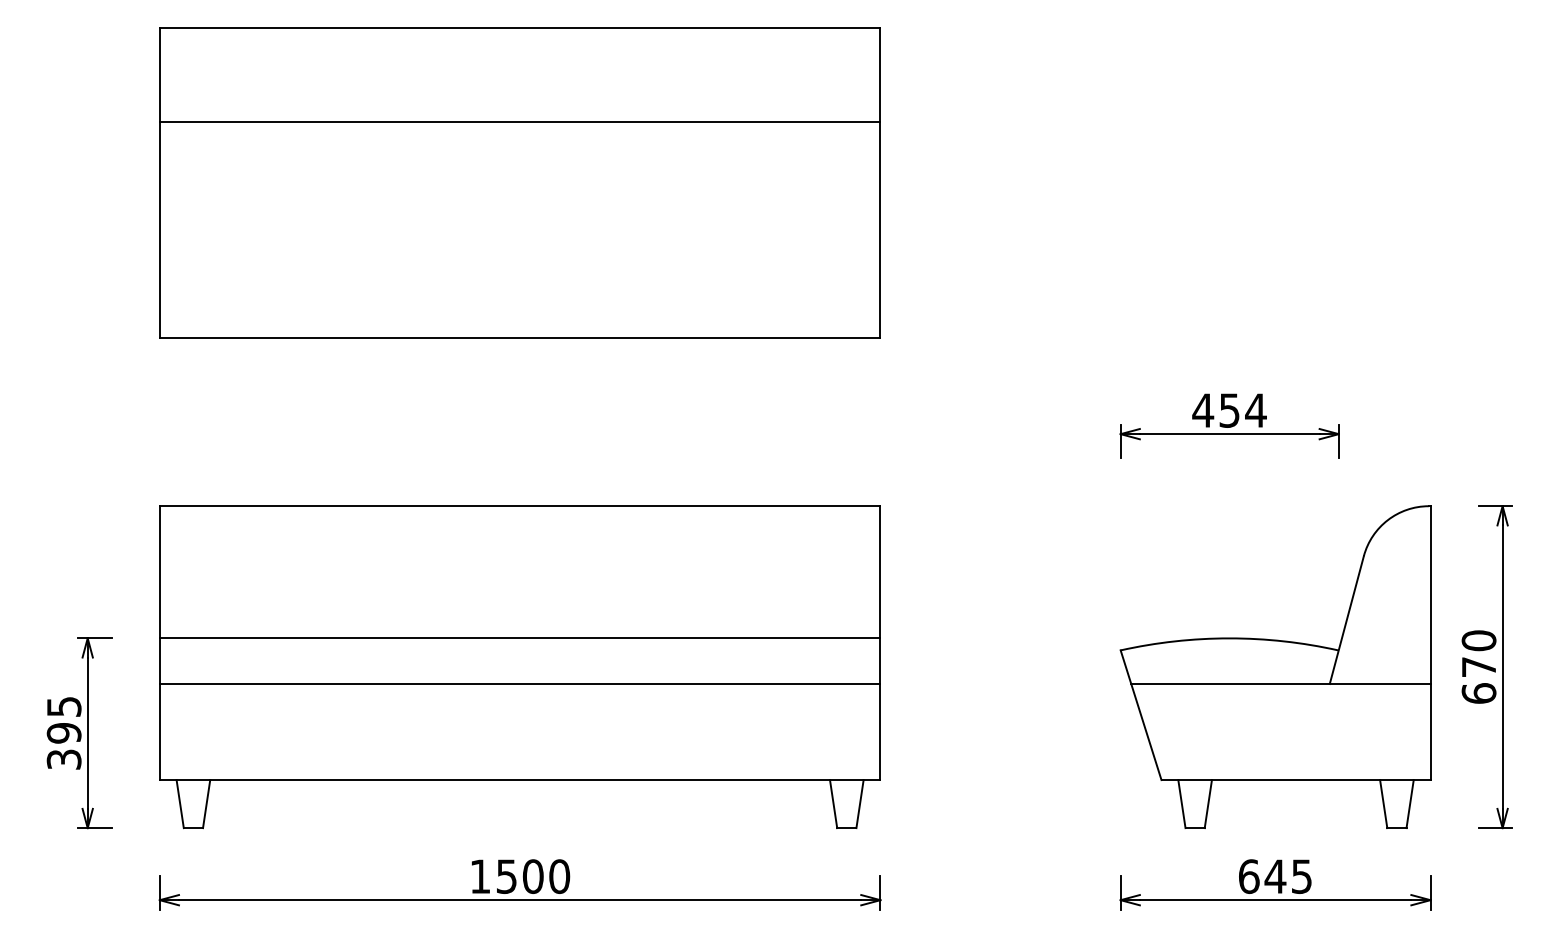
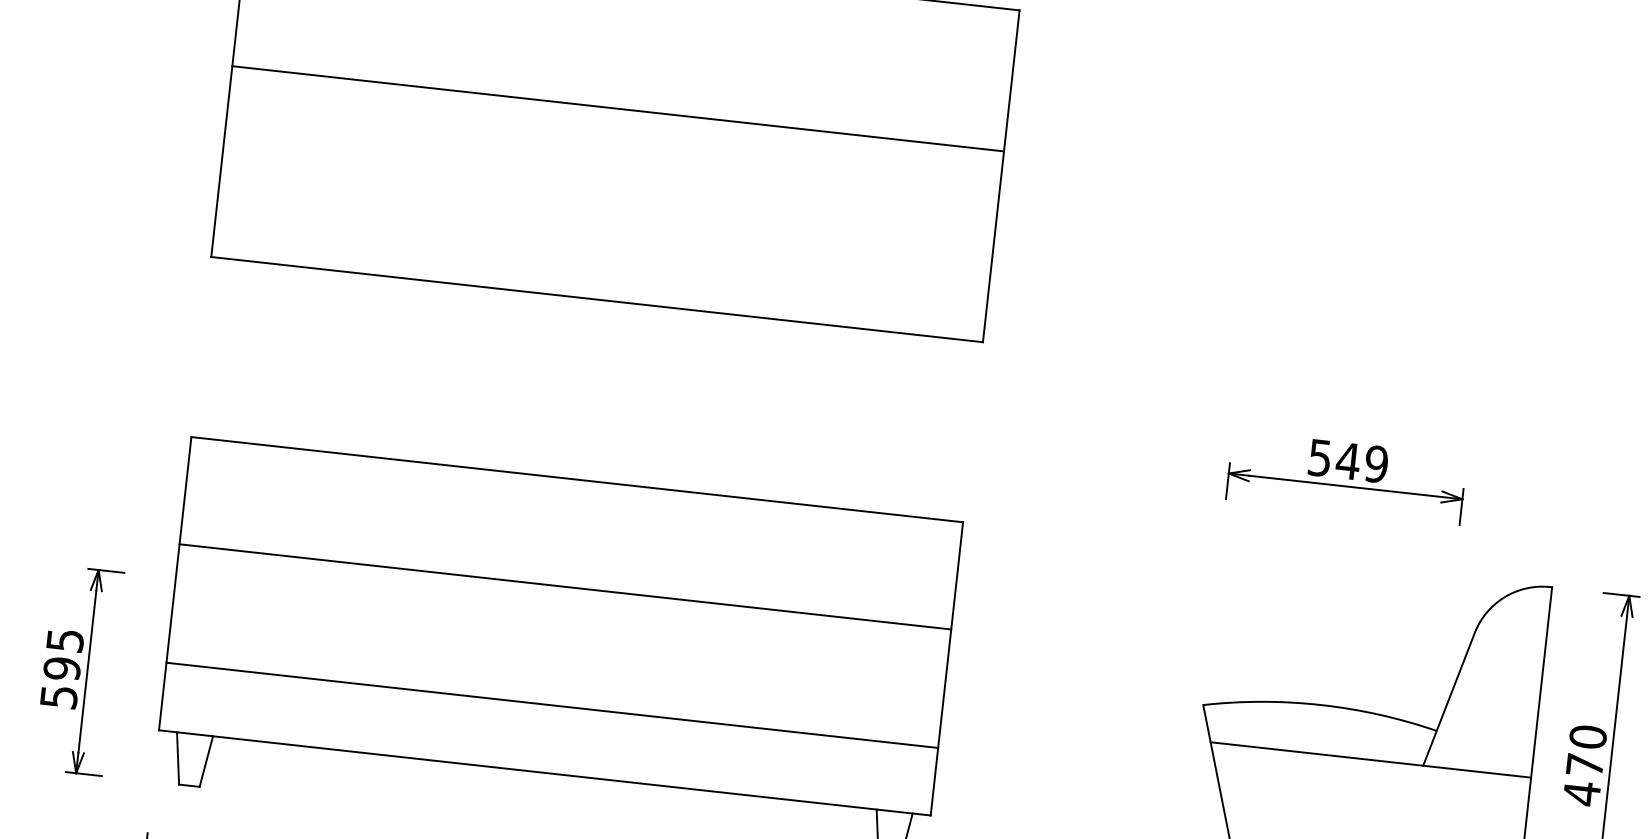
line: (519, 121) -> (617, 108), moved
text: (1229, 410) -> (1348, 461), 454 -> 549
line: (519, 638) -> (564, 586), moved
line: (519, 683) -> (551, 704), moved
text: (1478, 693) -> (1581, 793), 670 -> 470
text: (63, 759) -> (58, 696), 395 -> 595

